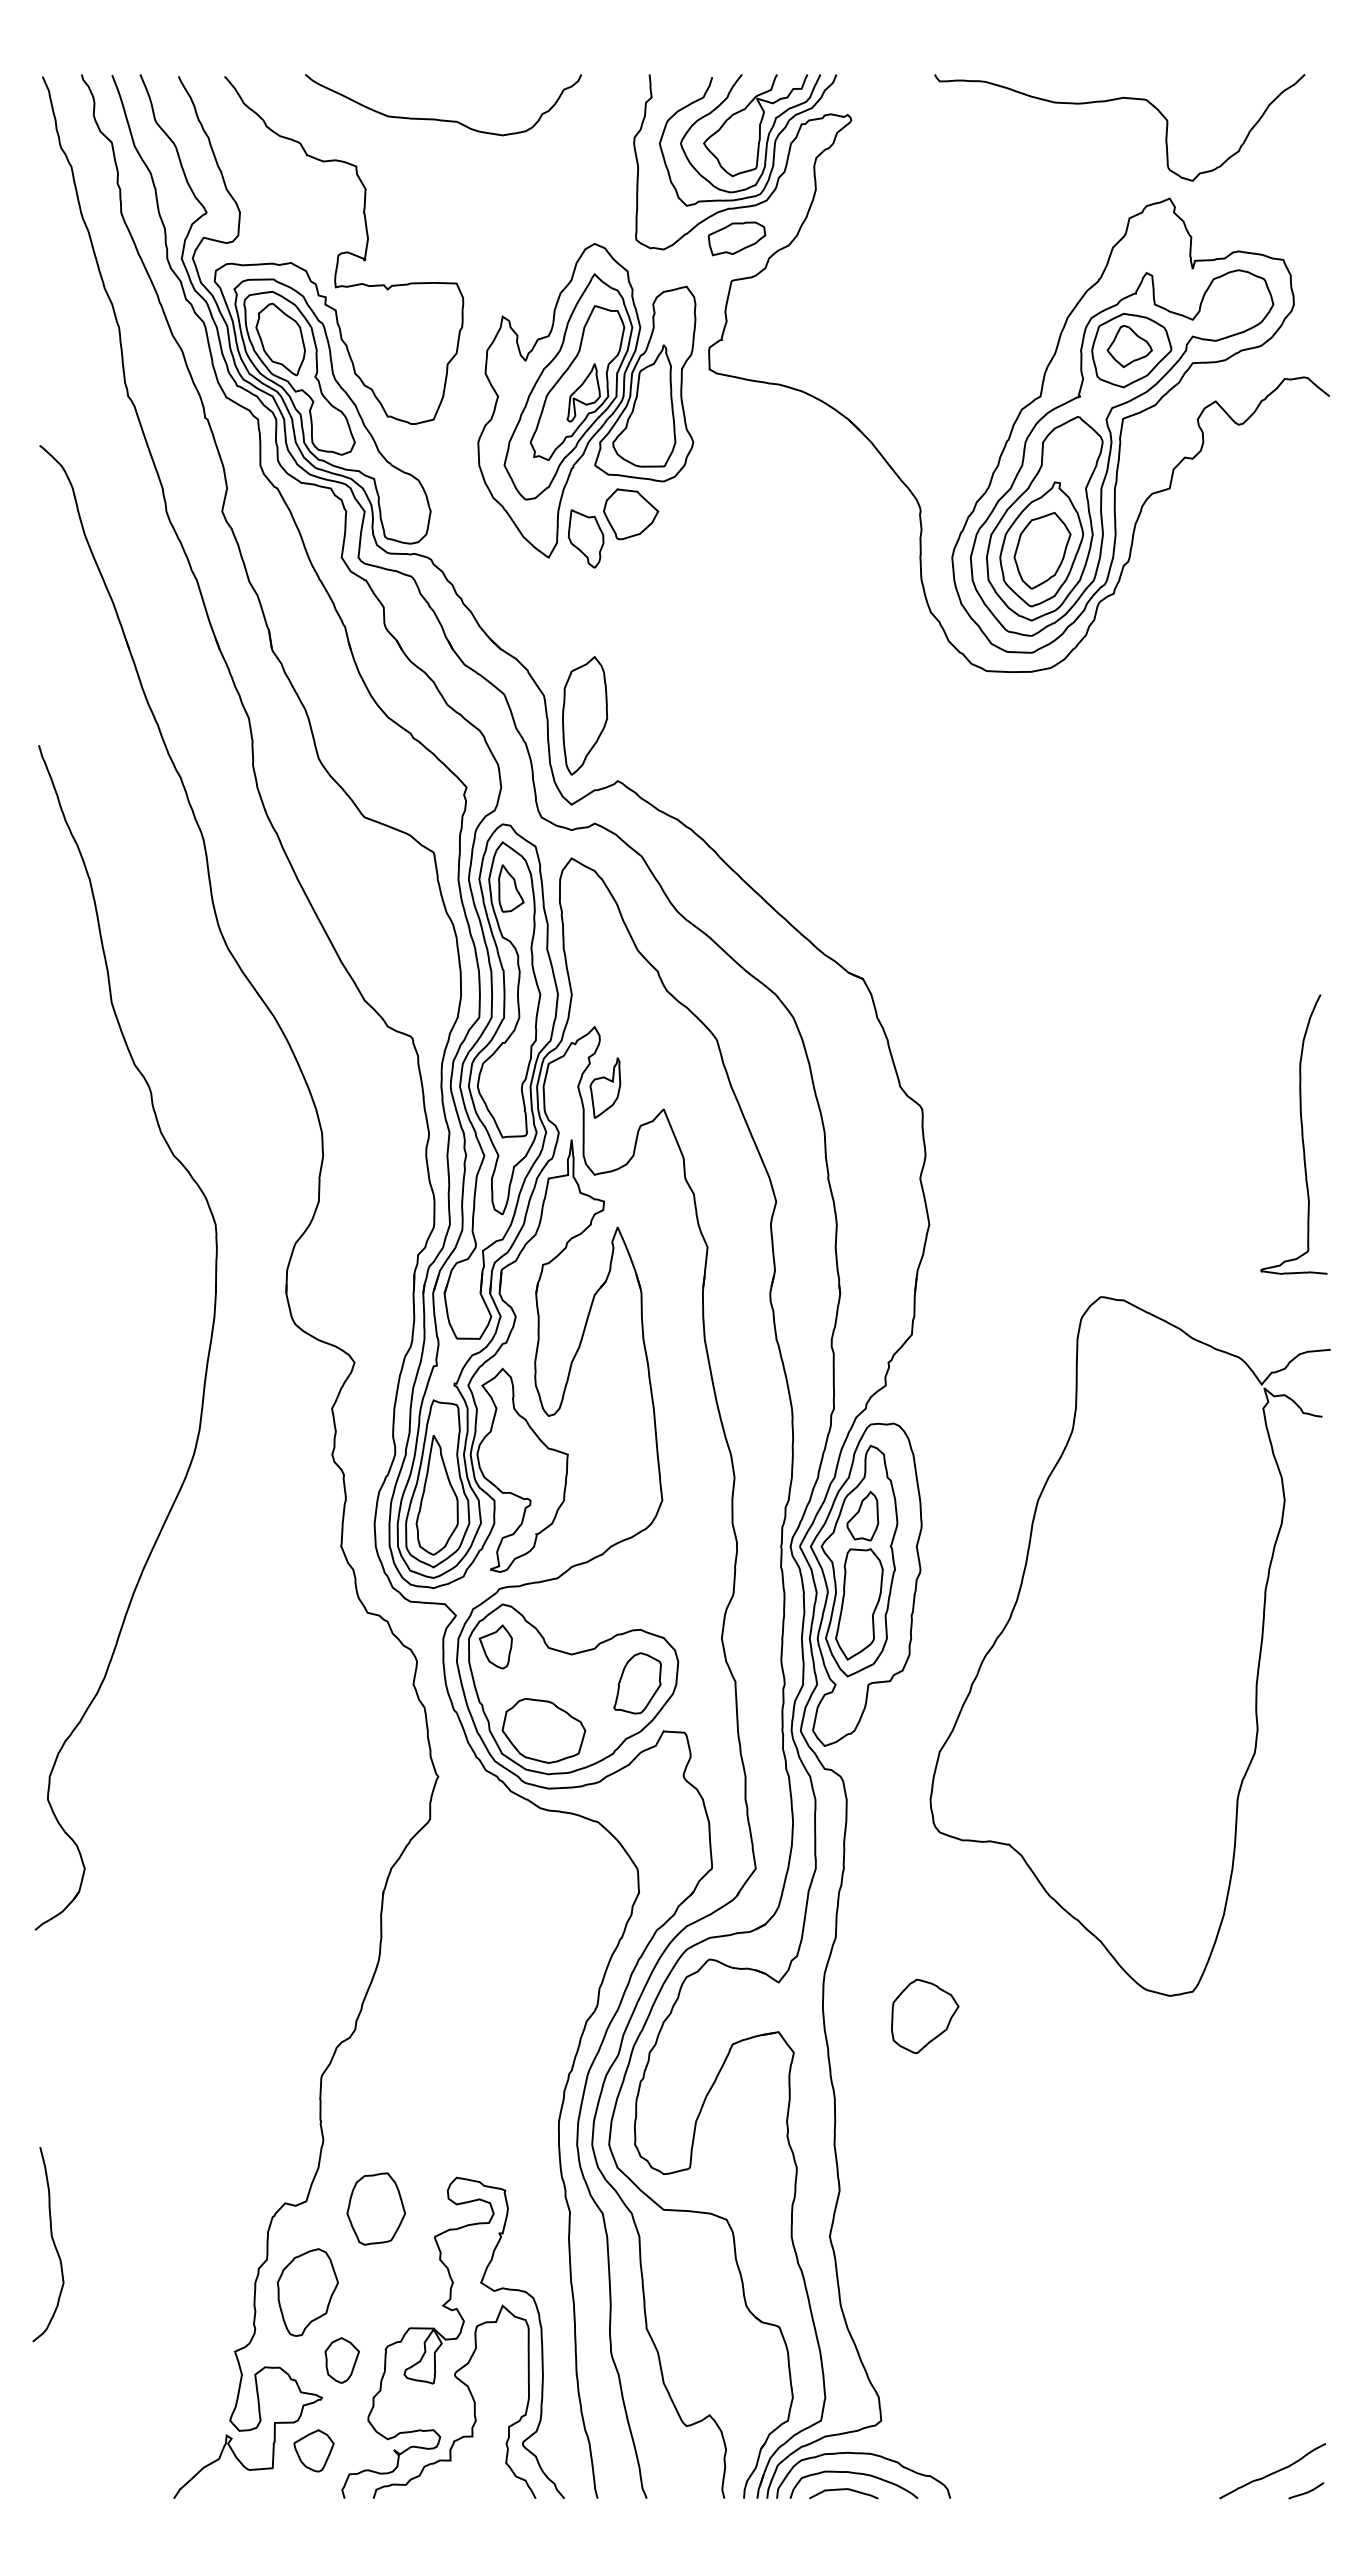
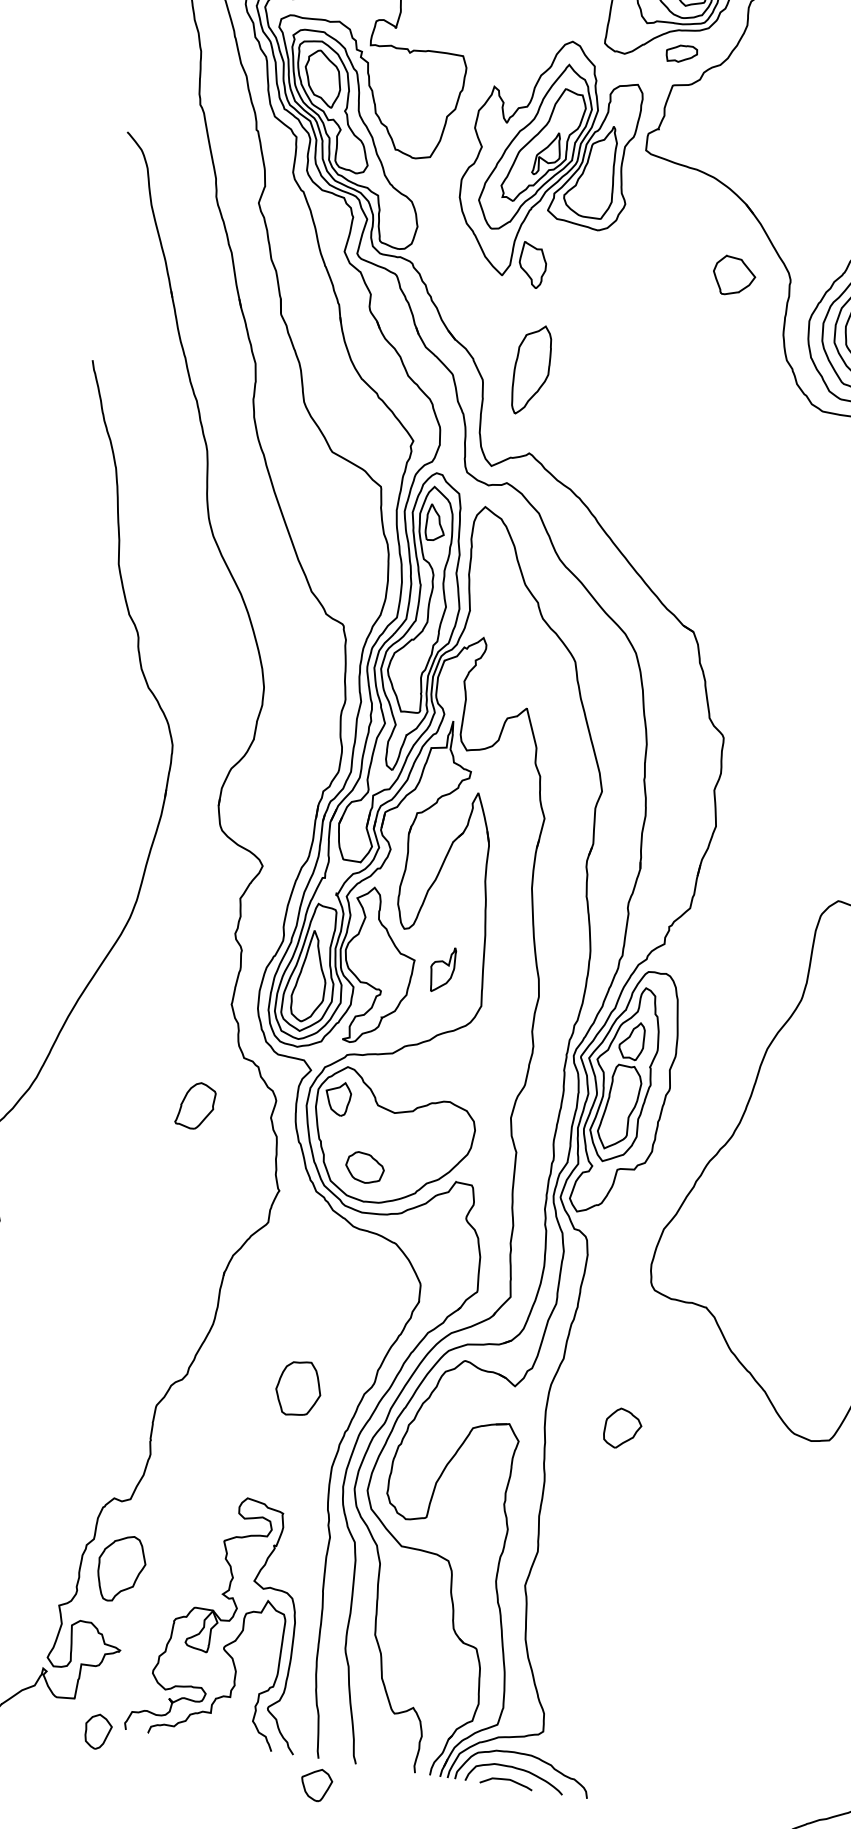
part: (736, 238) -> (681, 53), size x0.7
part: (631, 514) -> (734, 276), moved
part: (585, 715) -> (532, 370), moved
part: (605, 1087) -> (442, 969), moved
part: (637, 1683) -> (195, 1105), moved
part: (543, 1730) -> (364, 1167), size x0.6
part: (925, 2016) -> (622, 1428), size x0.7
part: (376, 2208) -> (299, 1388), moved
part: (341, 2360) -> (97, 1731), moved
part: (313, 2450) -> (316, 1784), moved

